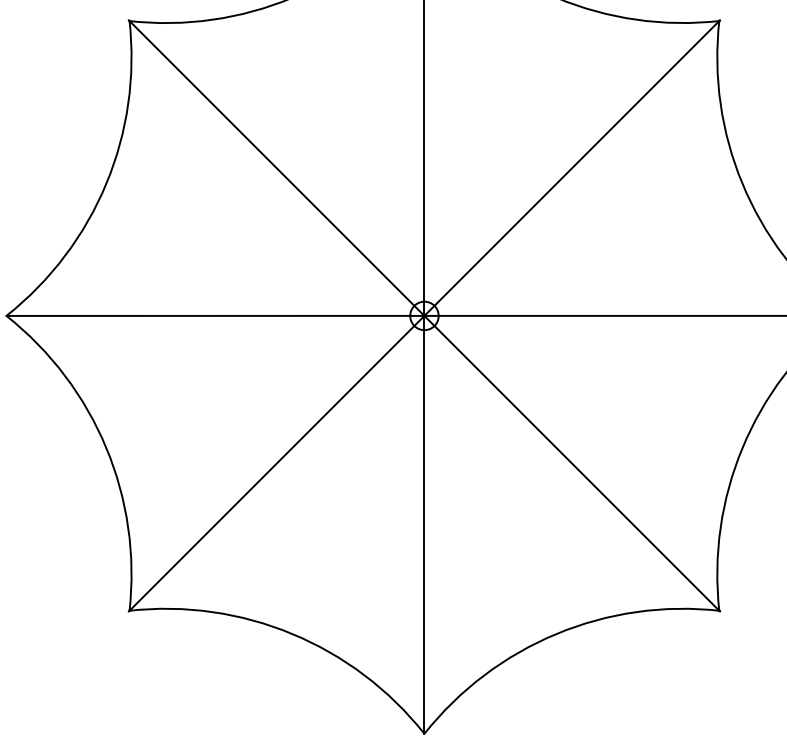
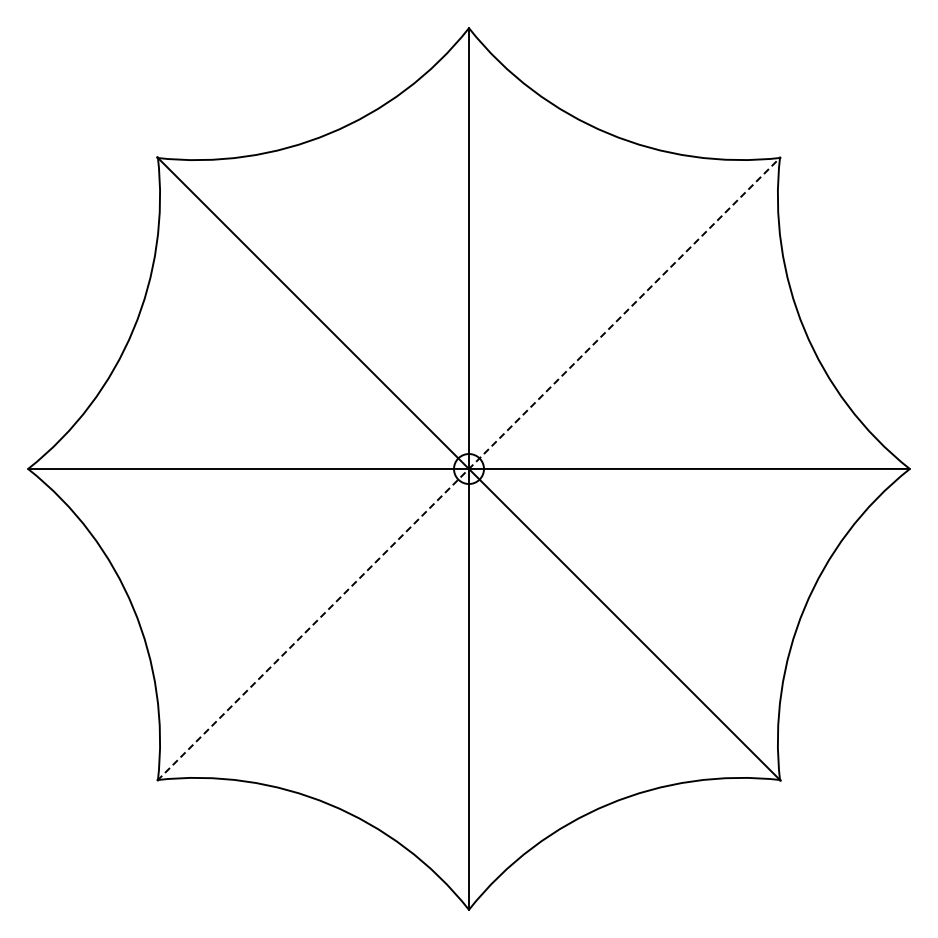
line: (423, 315) -> (468, 468), solid -> dashed

